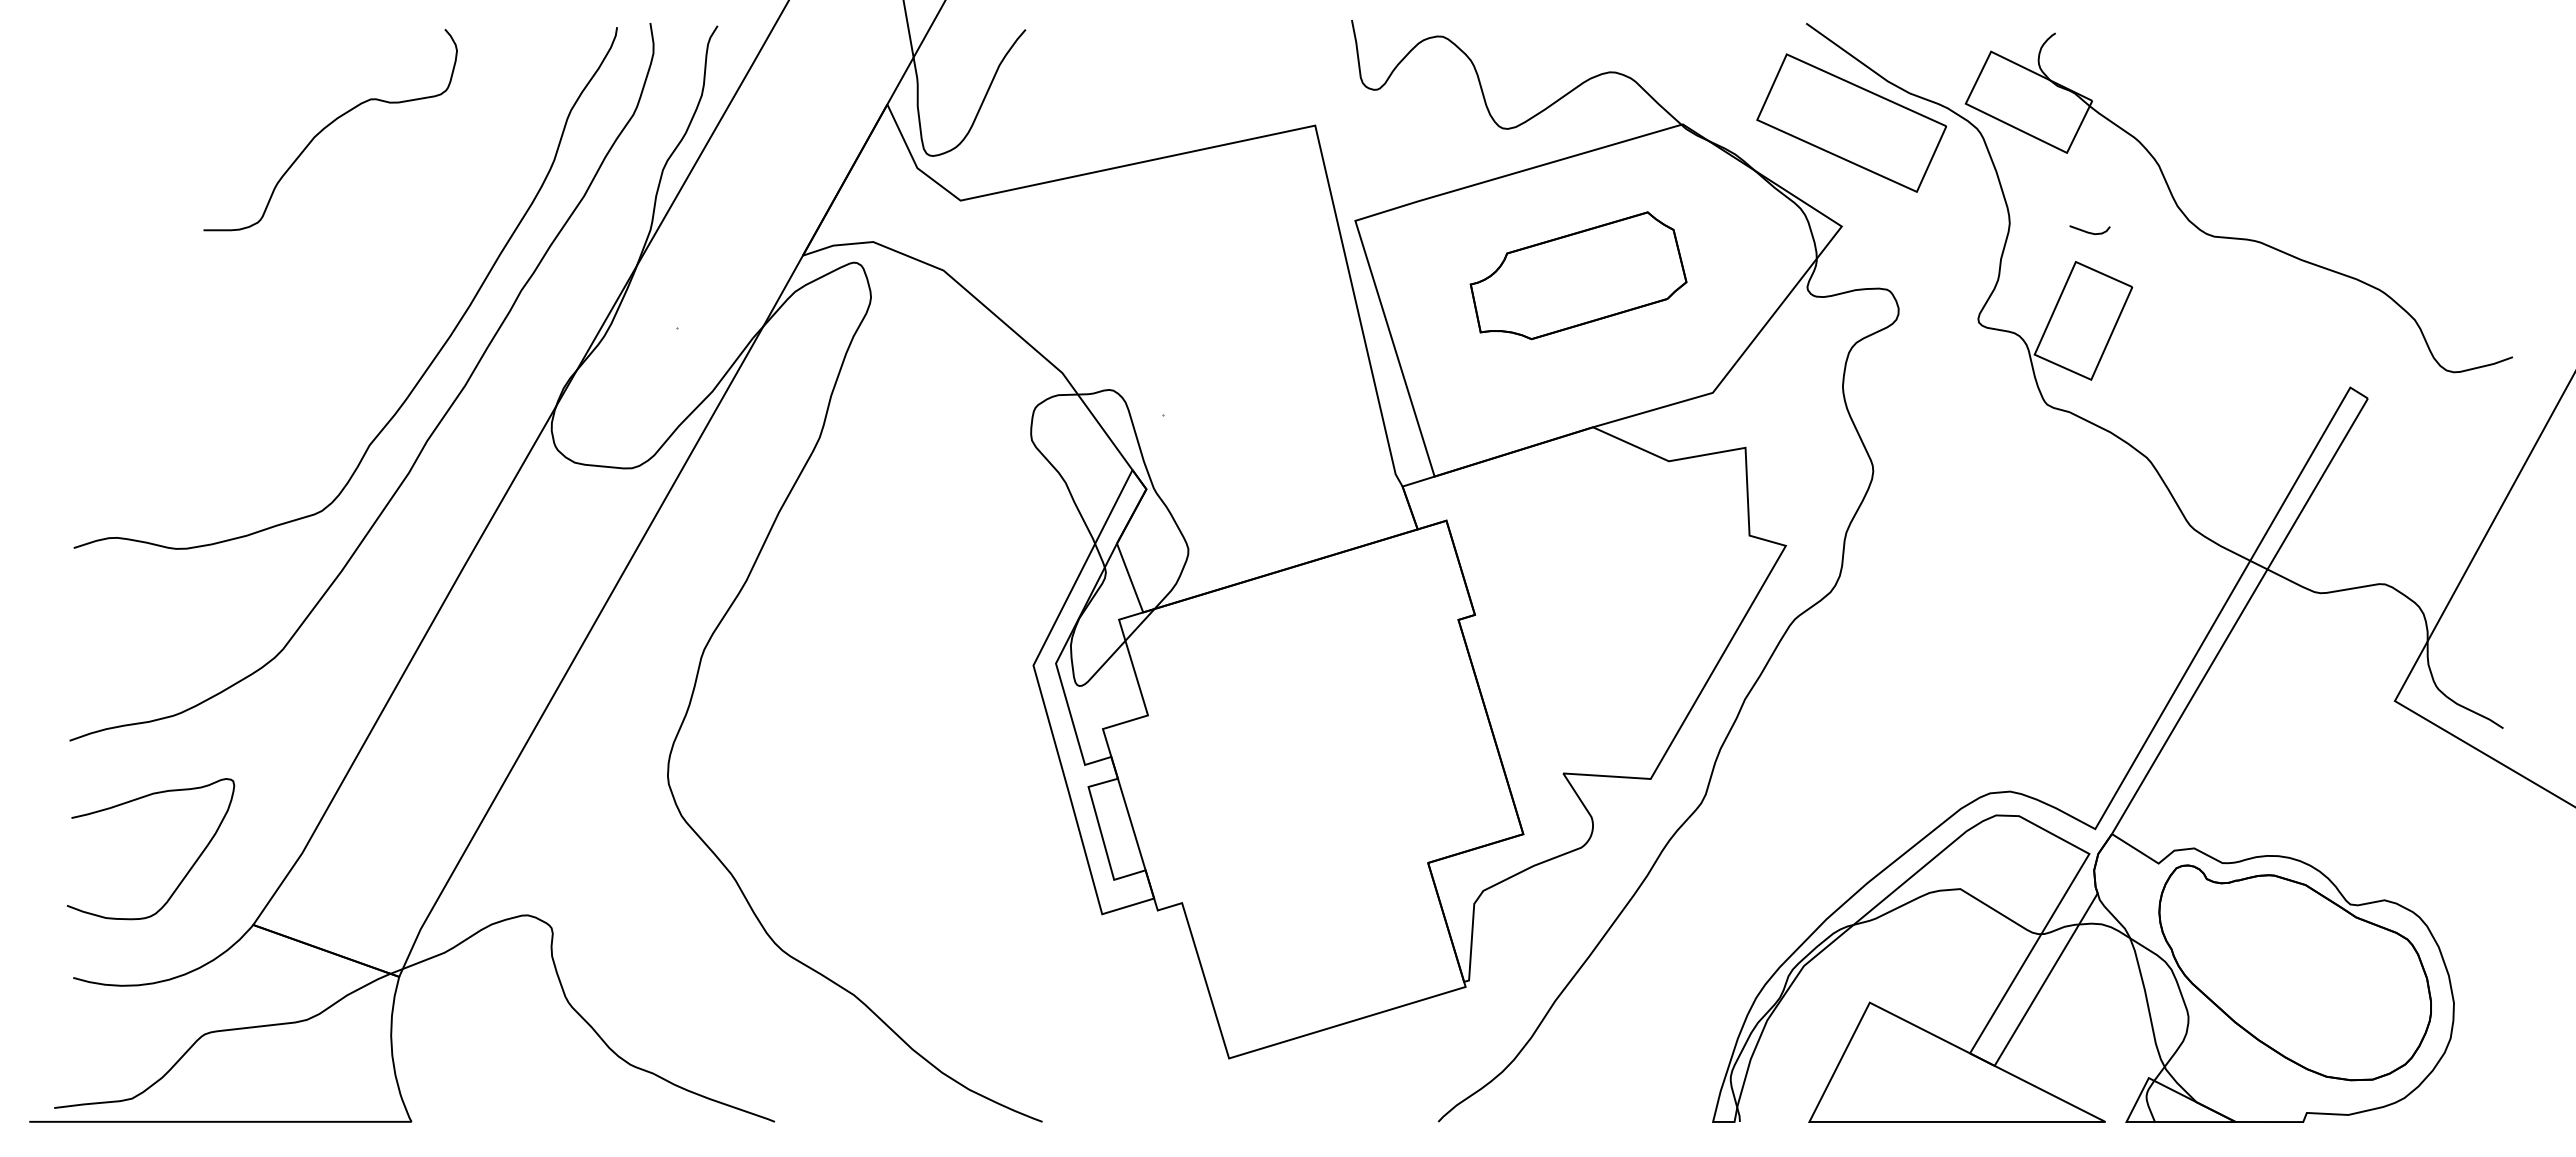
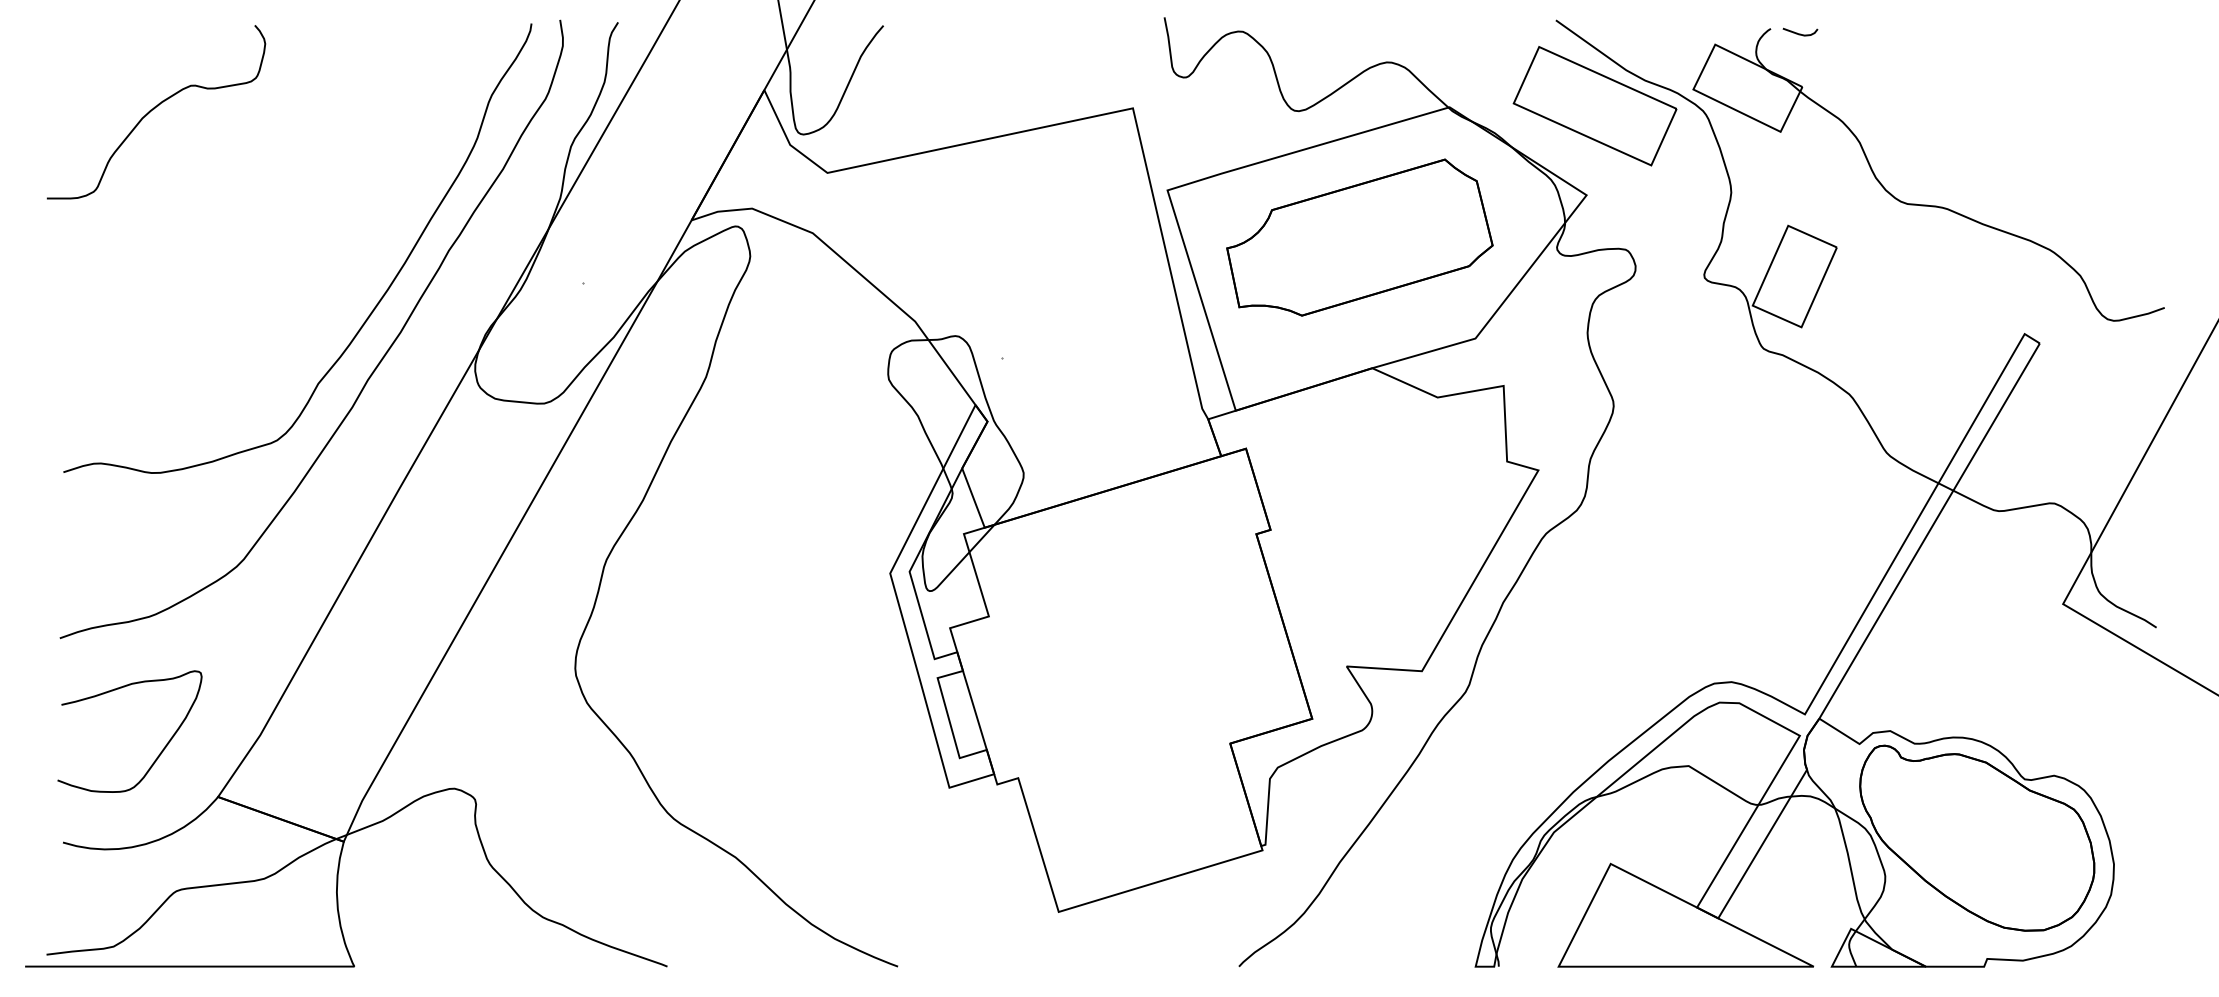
curve: (327, 127) -> (153, 109), moved
curve: (2088, 231) -> (1799, 33), moved
part: (1578, 275) -> (1359, 237), size x1.43

